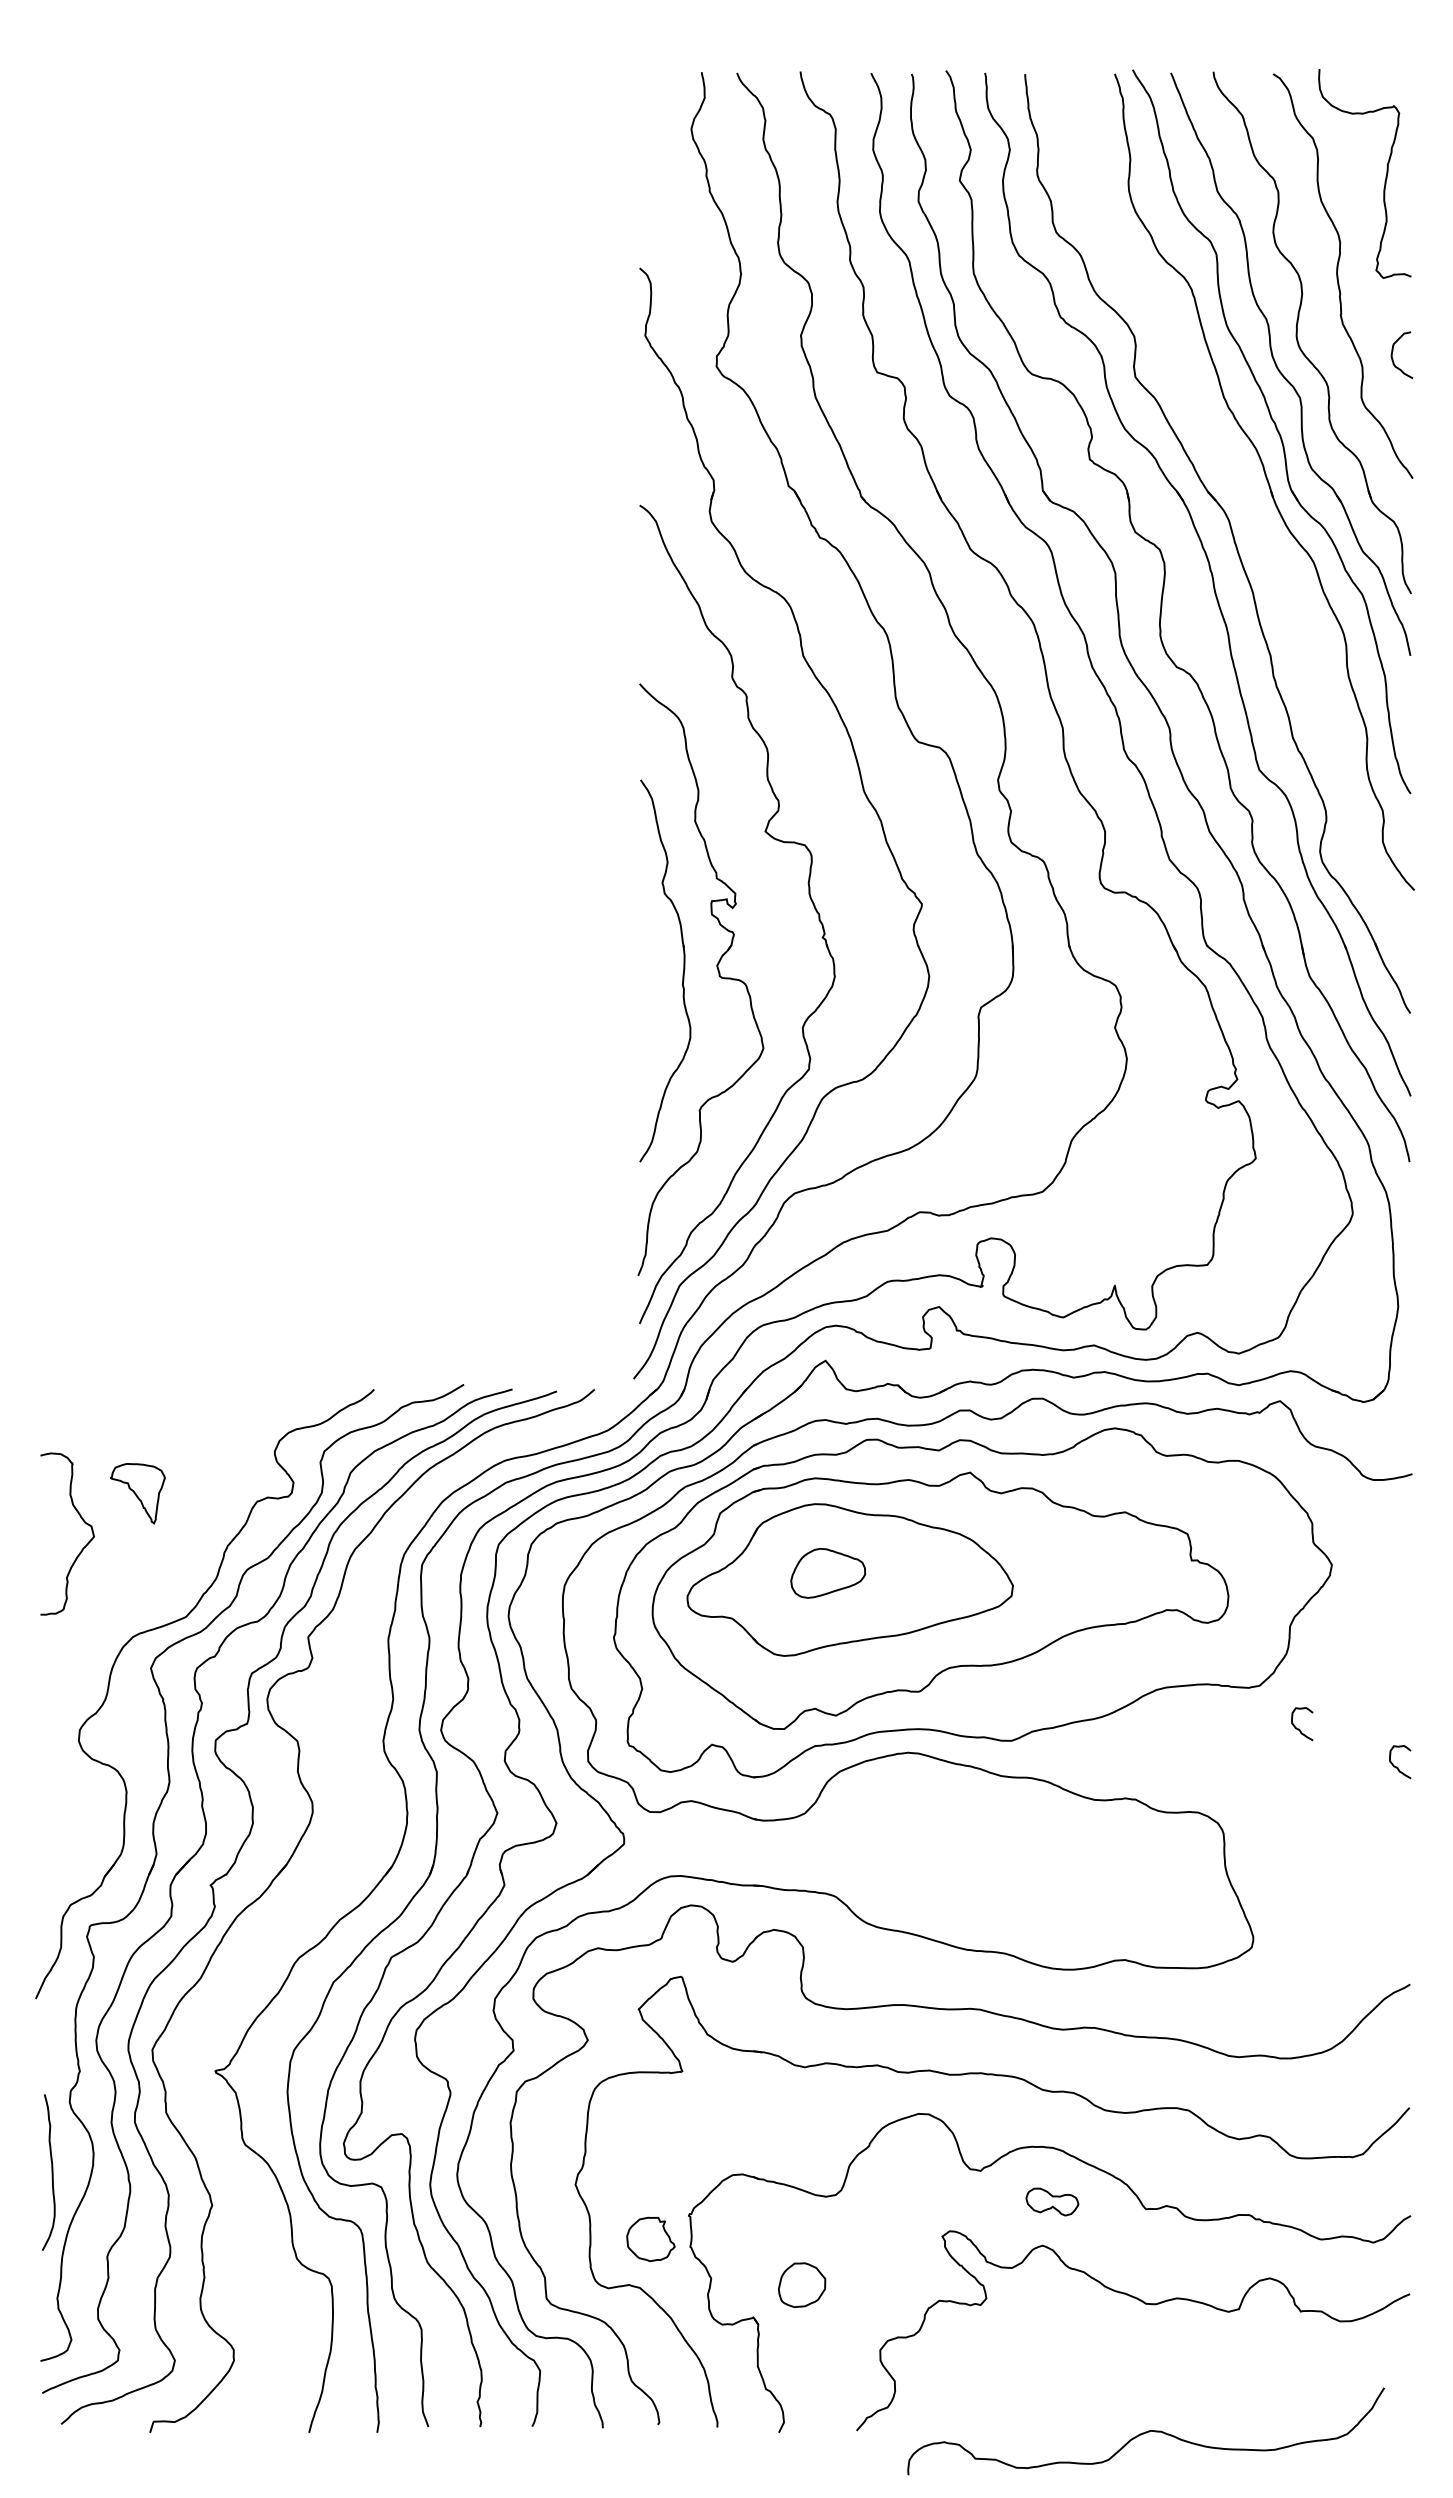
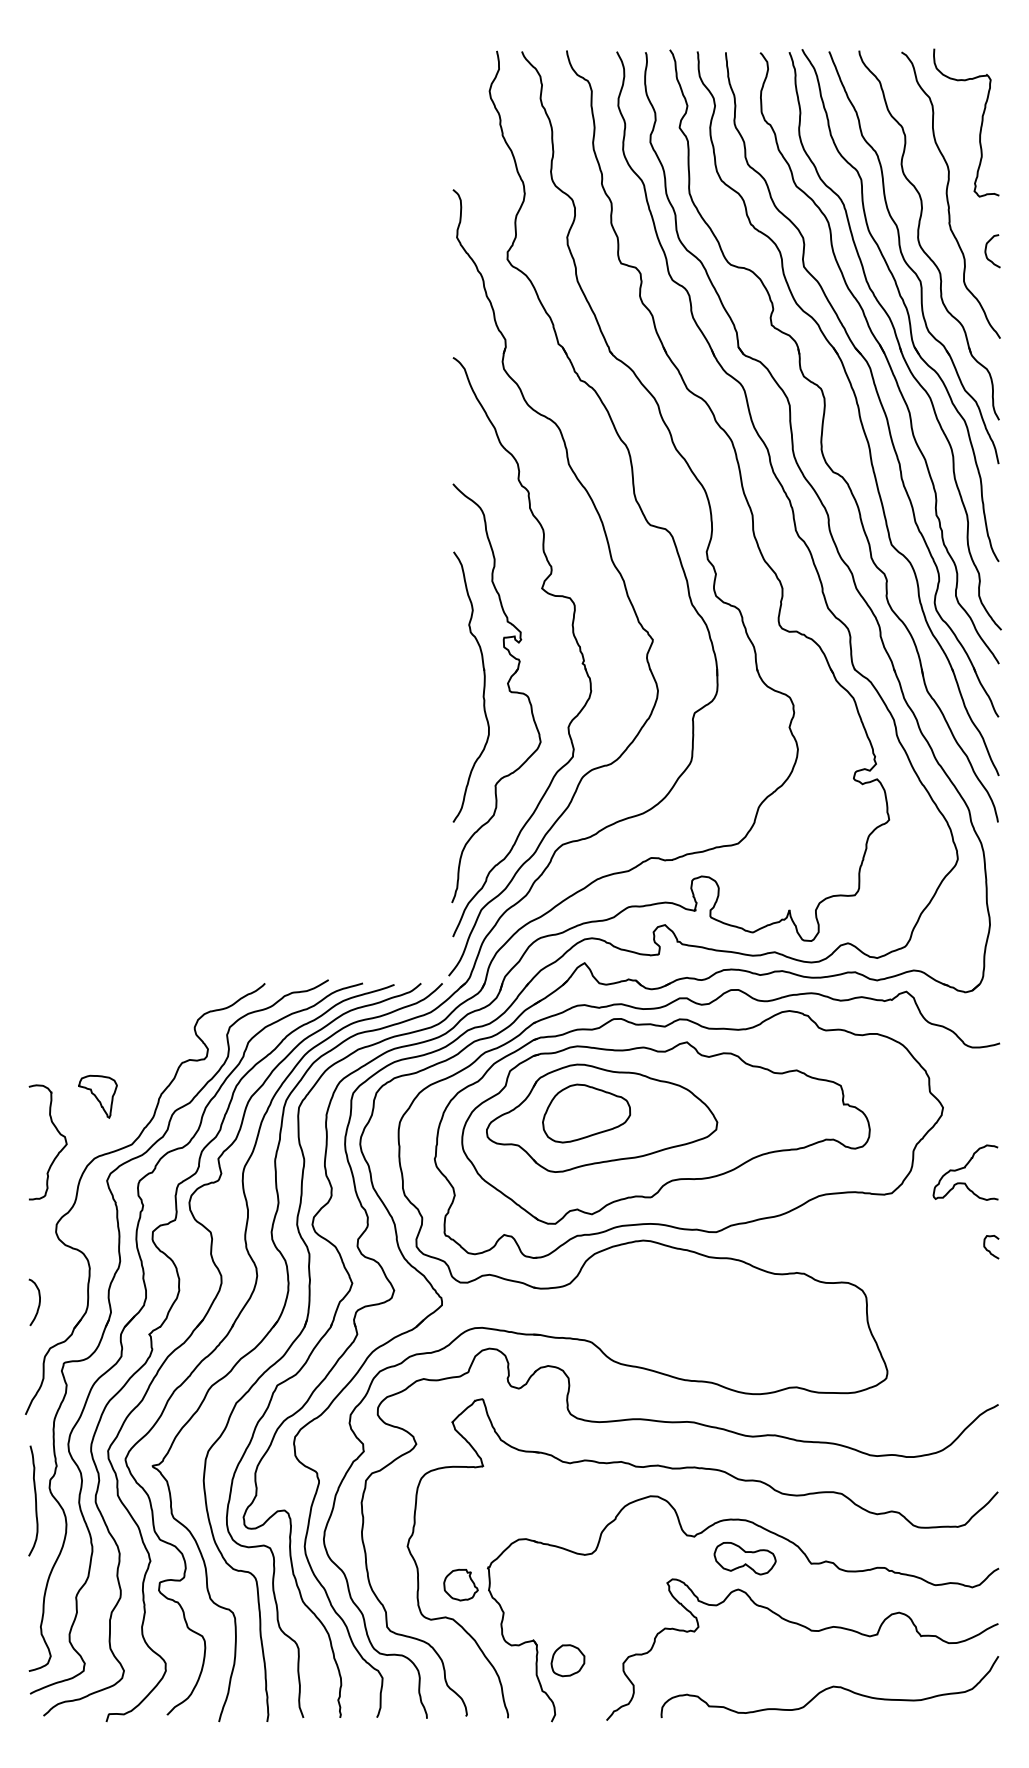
part: (1249, 502) -> (884, 355), added
part: (137, 1493) -> (97, 1096), moved
curve: (84, 1523) -> (60, 1134), moved
part: (827, 1573) -> (585, 1113), size x1.67
curve: (1363, 1650) -> (965, 1168), added
curve: (1300, 1729) -> (920, 1224), removed
curve: (54, 1841) -> (38, 1303), added
part: (330, 1872) -> (234, 1325), added
curve: (51, 2172) -> (35, 1500), moved
part: (1052, 2201) -> (745, 1558), size x1.67
part: (802, 2285) -> (568, 1660), moved
curve: (1145, 2431) -> (829, 1687), moved

